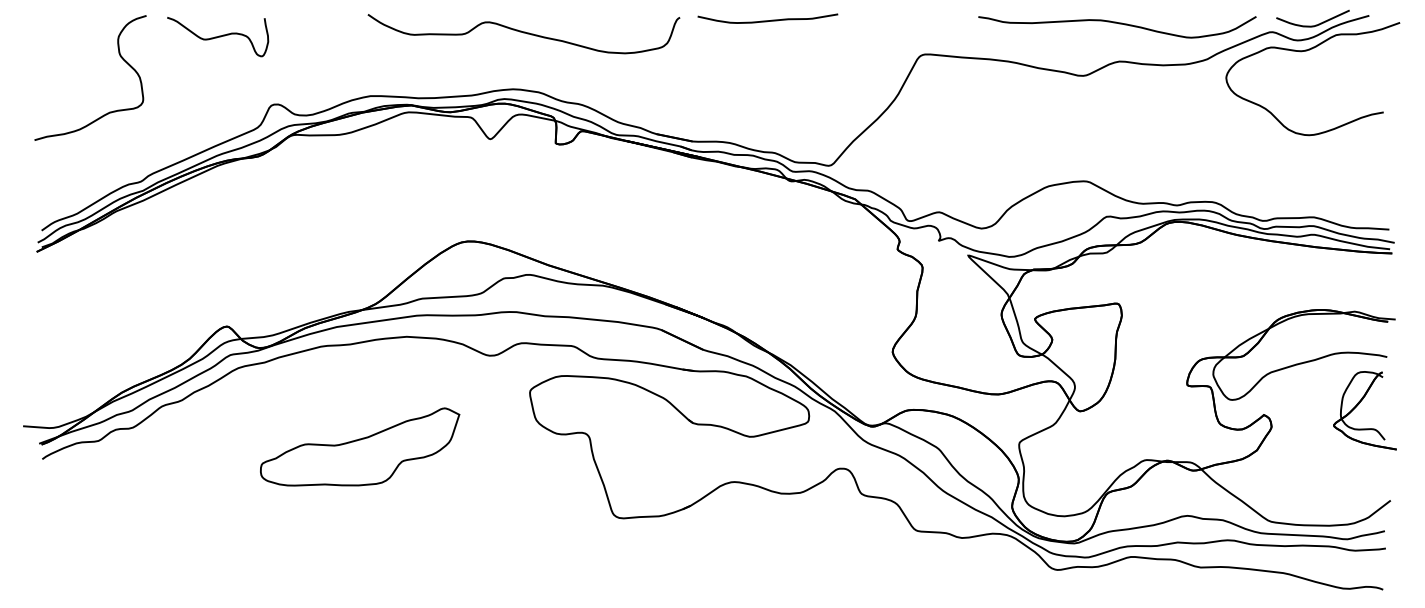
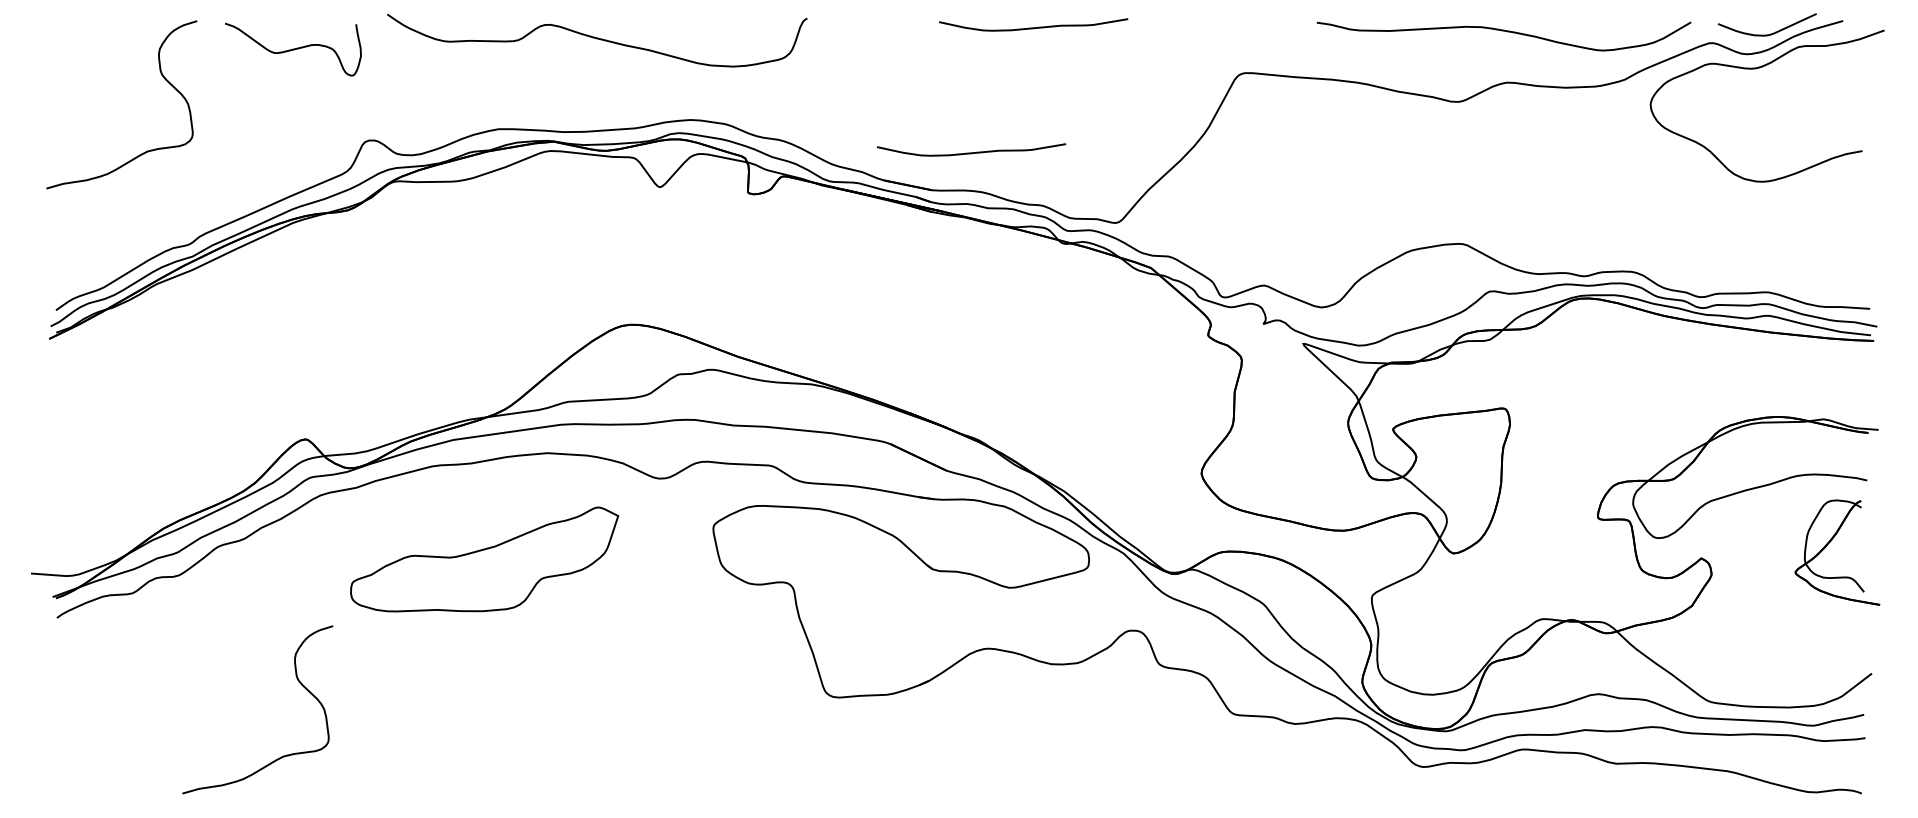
curve: (524, 33) -> (597, 39), moved
curve: (721, 113) -> (971, 152), added
part: (359, 447) -> (484, 559), moved
curve: (222, 507) -> (299, 683), added

